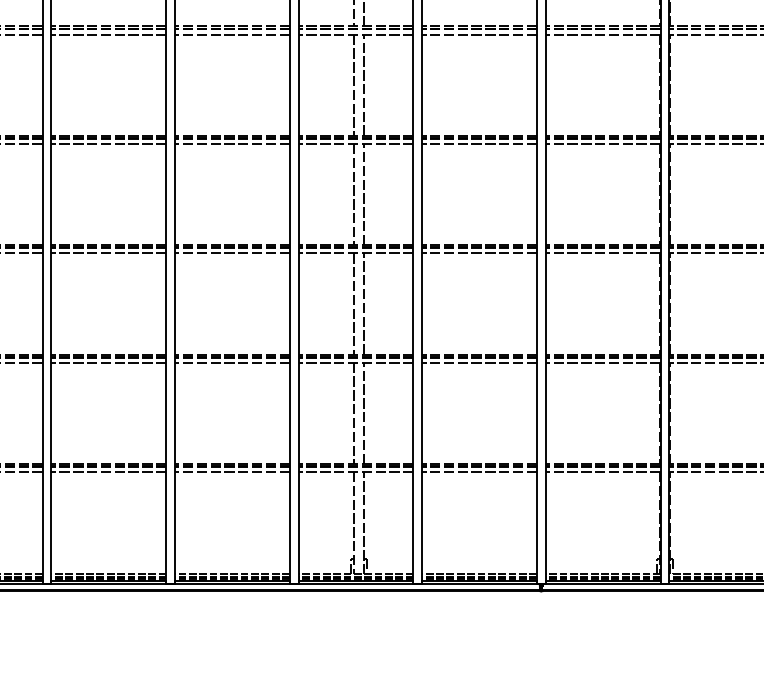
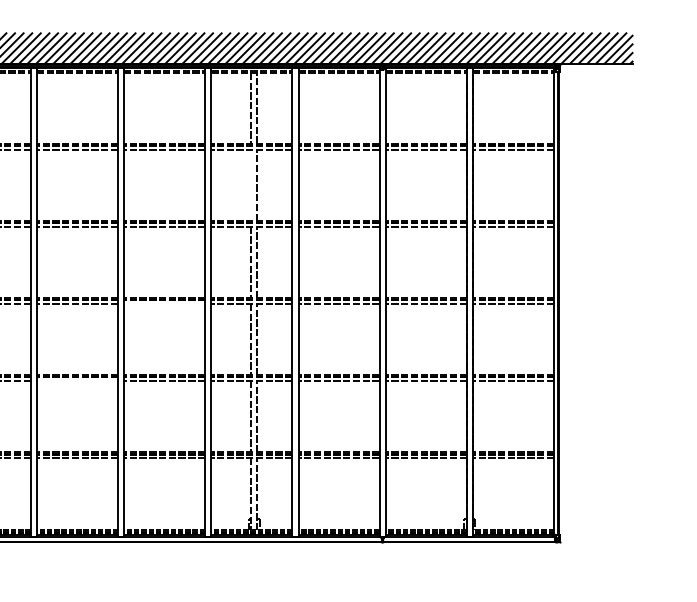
line: (354, 84) -> (250, 184), removed
line: (232, 252) -> (164, 303), removed
line: (108, 363) -> (77, 381), removed

